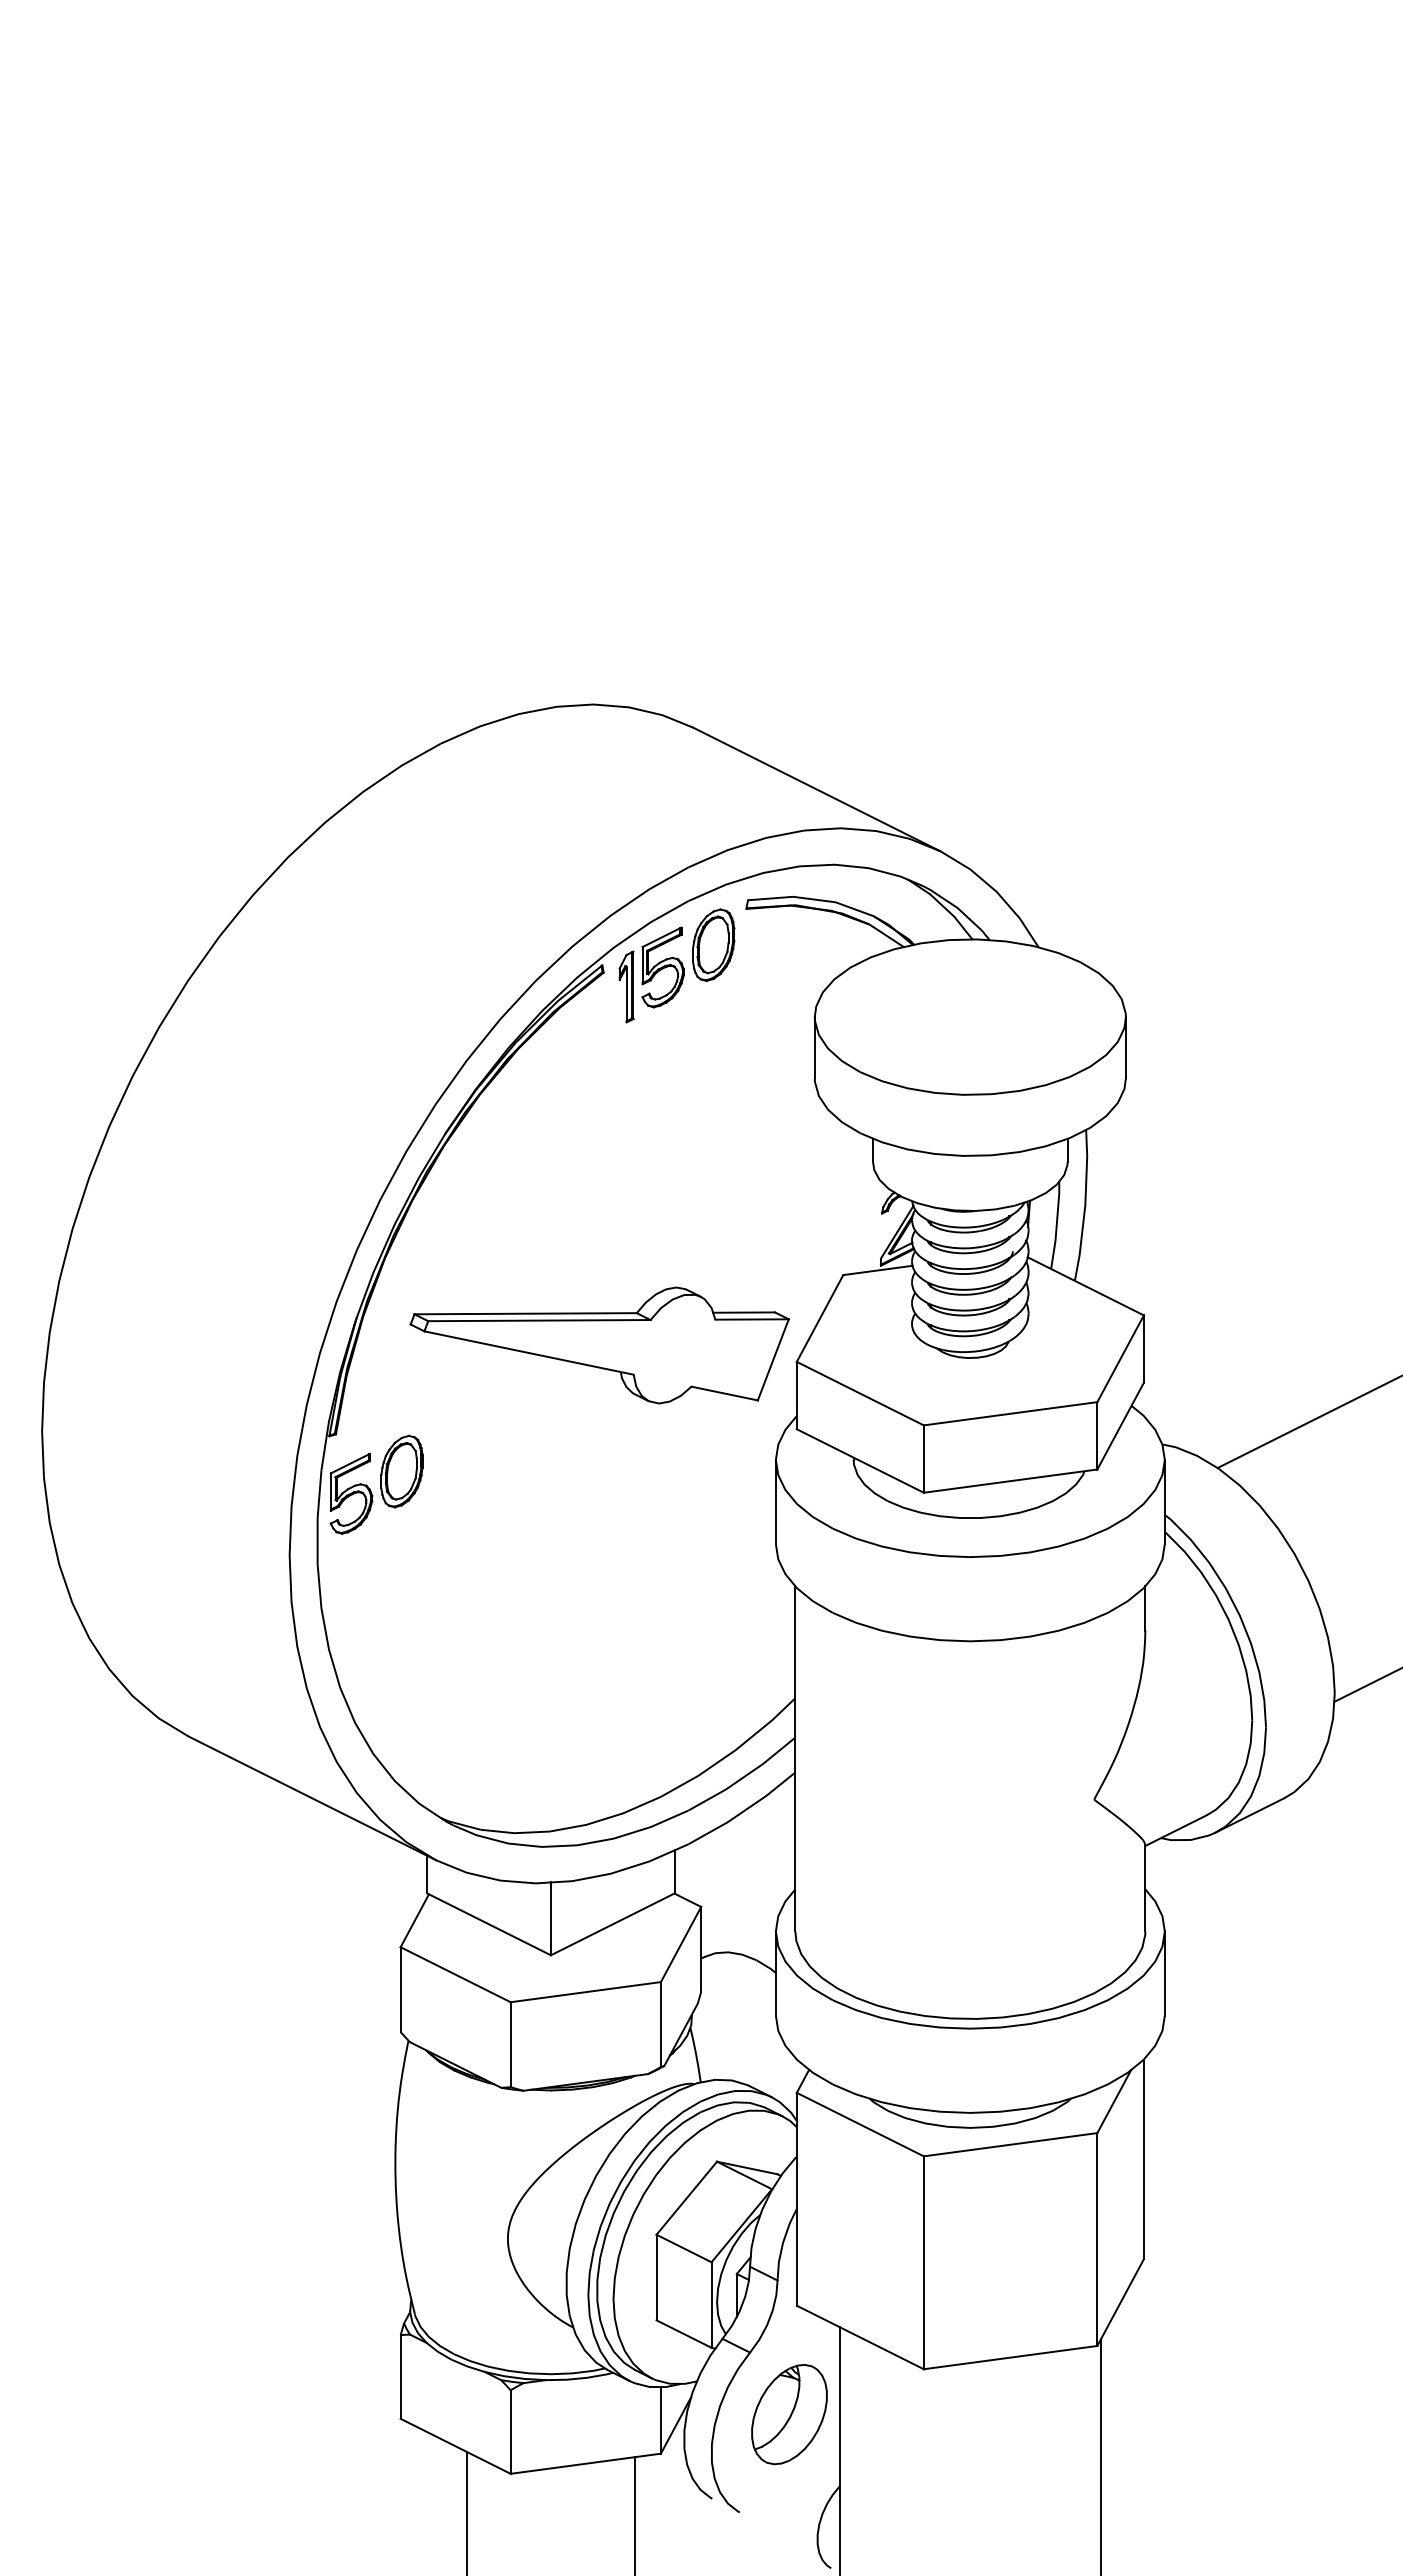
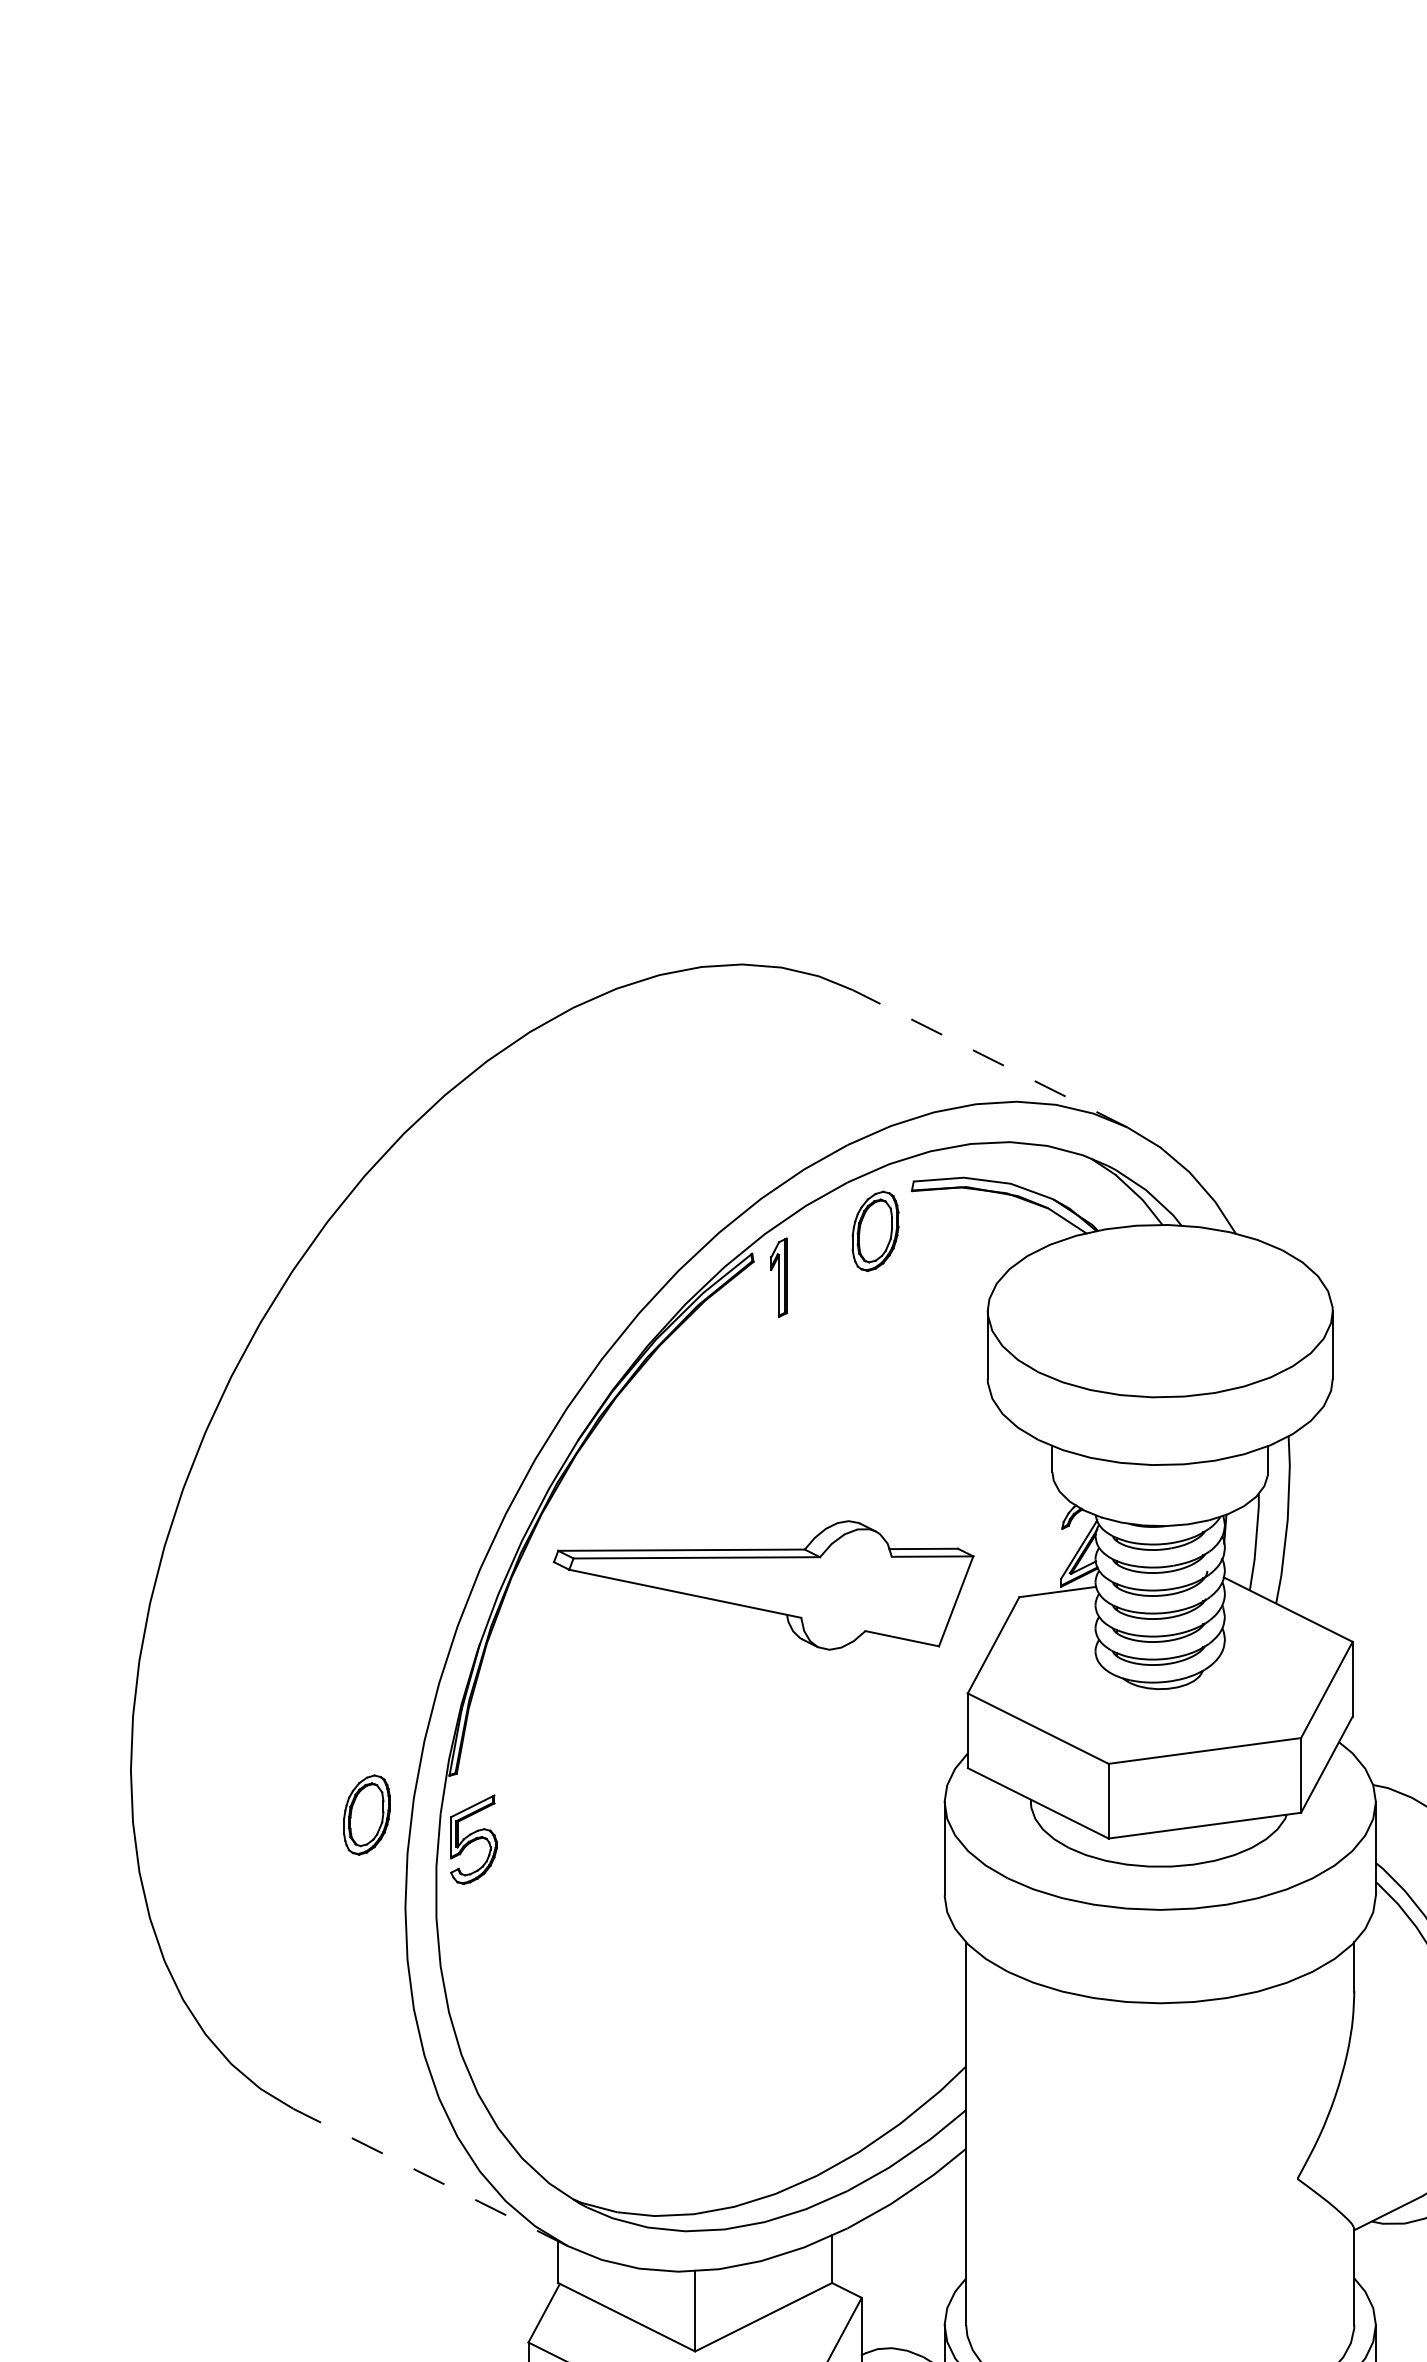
line: (816, 789) -> (989, 1058), solid -> dashed
part: (662, 967) -> (818, 1256), removed
part: (599, 1345) -> (763, 1585), moved
part: (401, 1471) -> (366, 1814), moved
line: (312, 1798) -> (430, 2177), solid -> dashed

